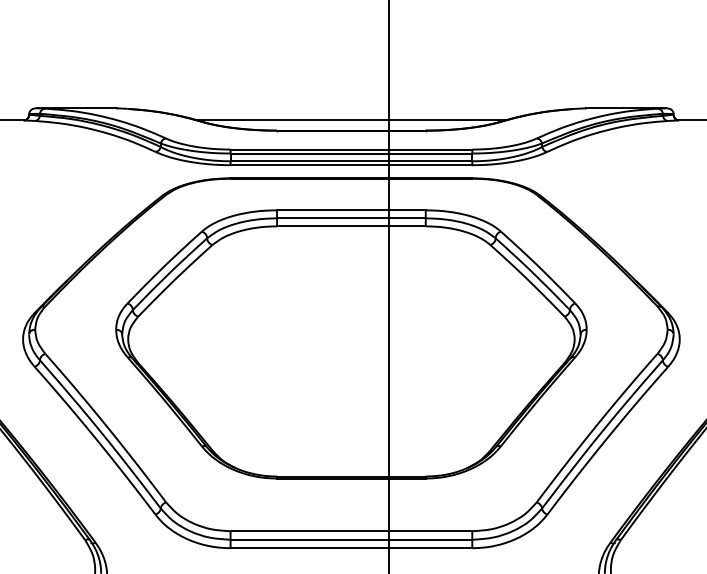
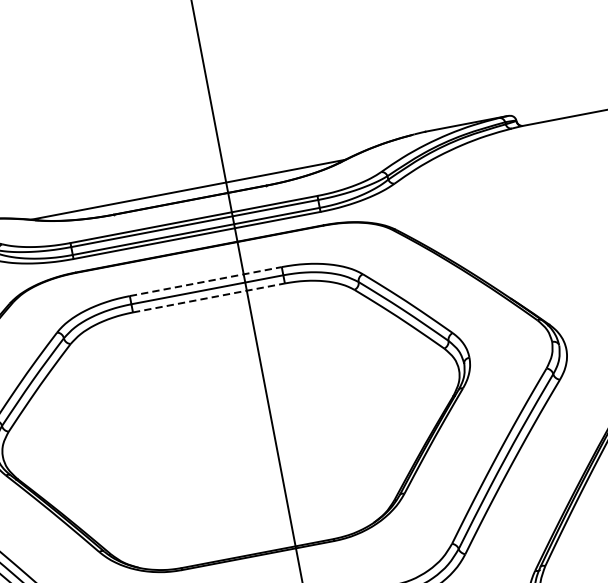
line: (351, 210) -> (205, 281), solid -> dashed
line: (351, 226) -> (209, 298), solid -> dashed

